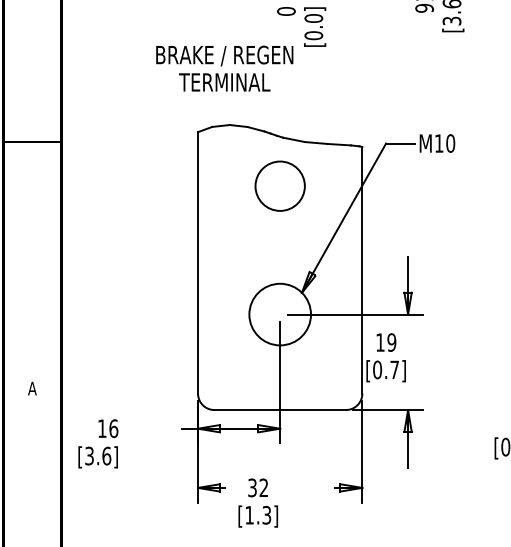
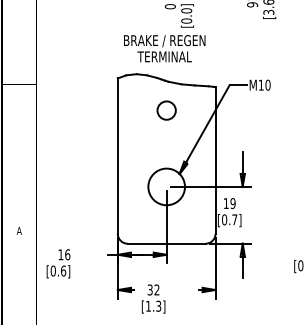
text: (224, 68) -> (164, 48), moved
circle: (279, 186) -> (166, 110), size x0.62
text: (88, 455) -> (52, 270), [3.6] -> [0.6]

